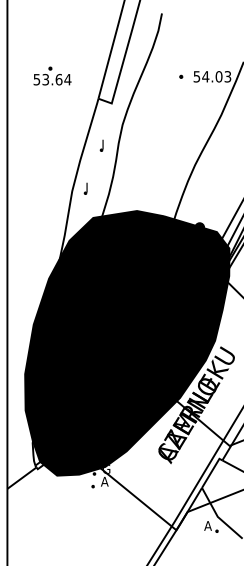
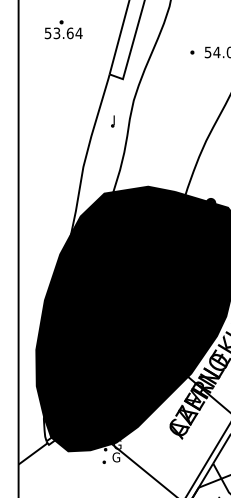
part: (52, 75) -> (63, 29), moved
part: (85, 188) -> (96, 164), removed
text: (104, 481) -> (115, 457), A -> G

